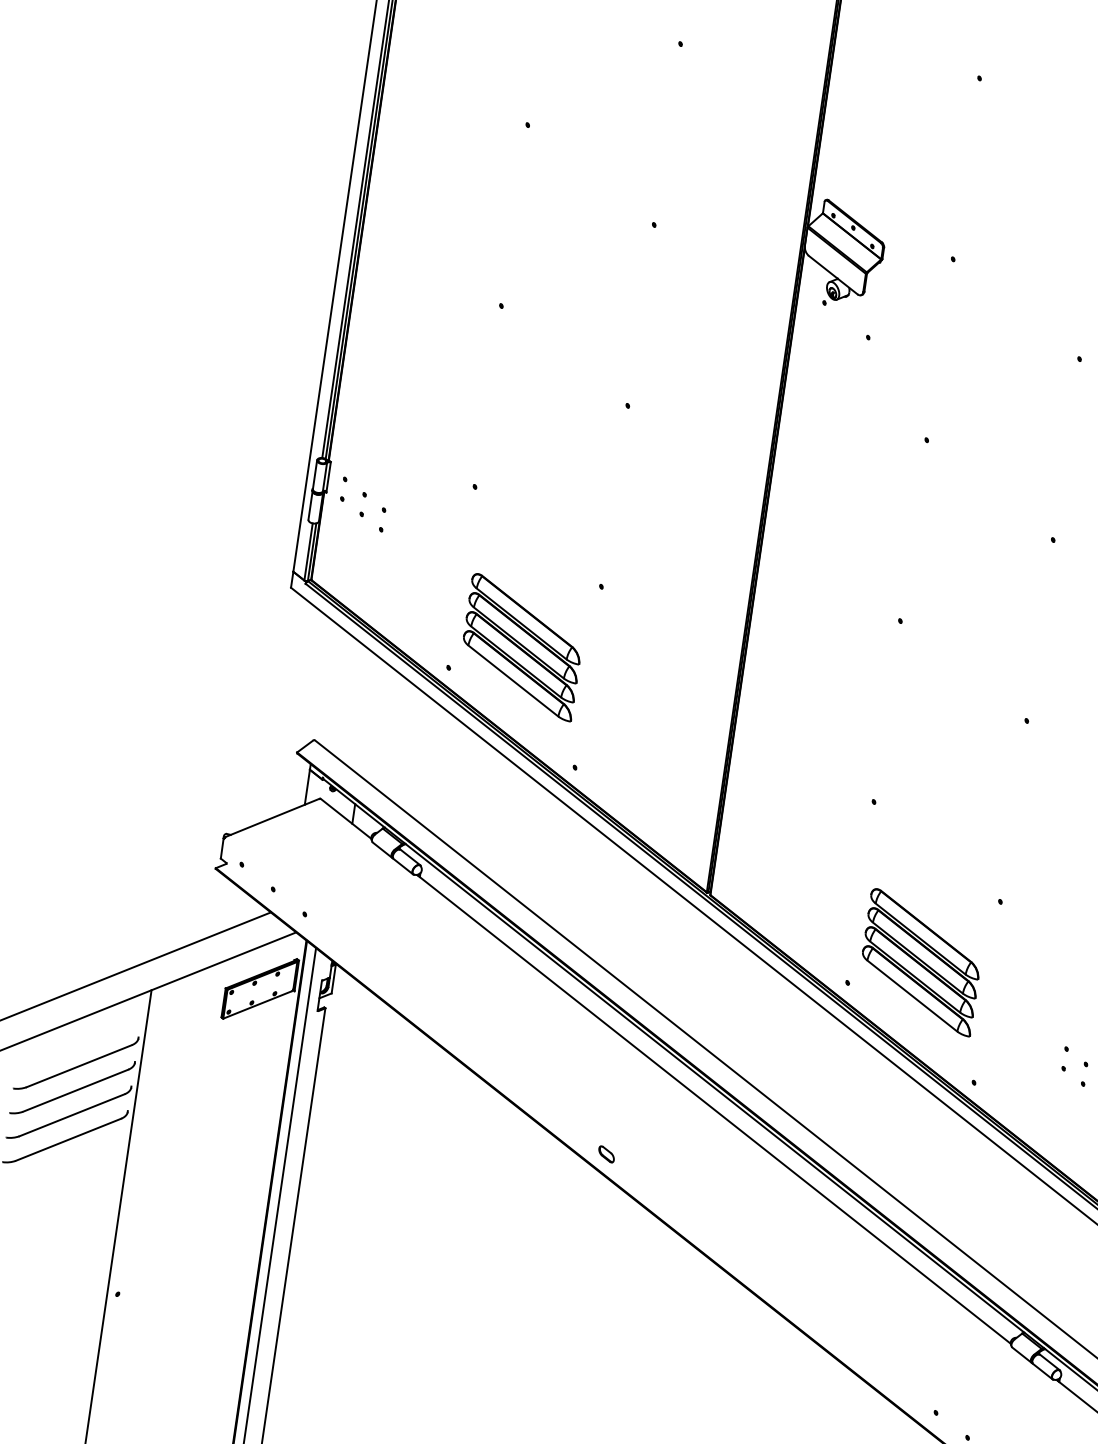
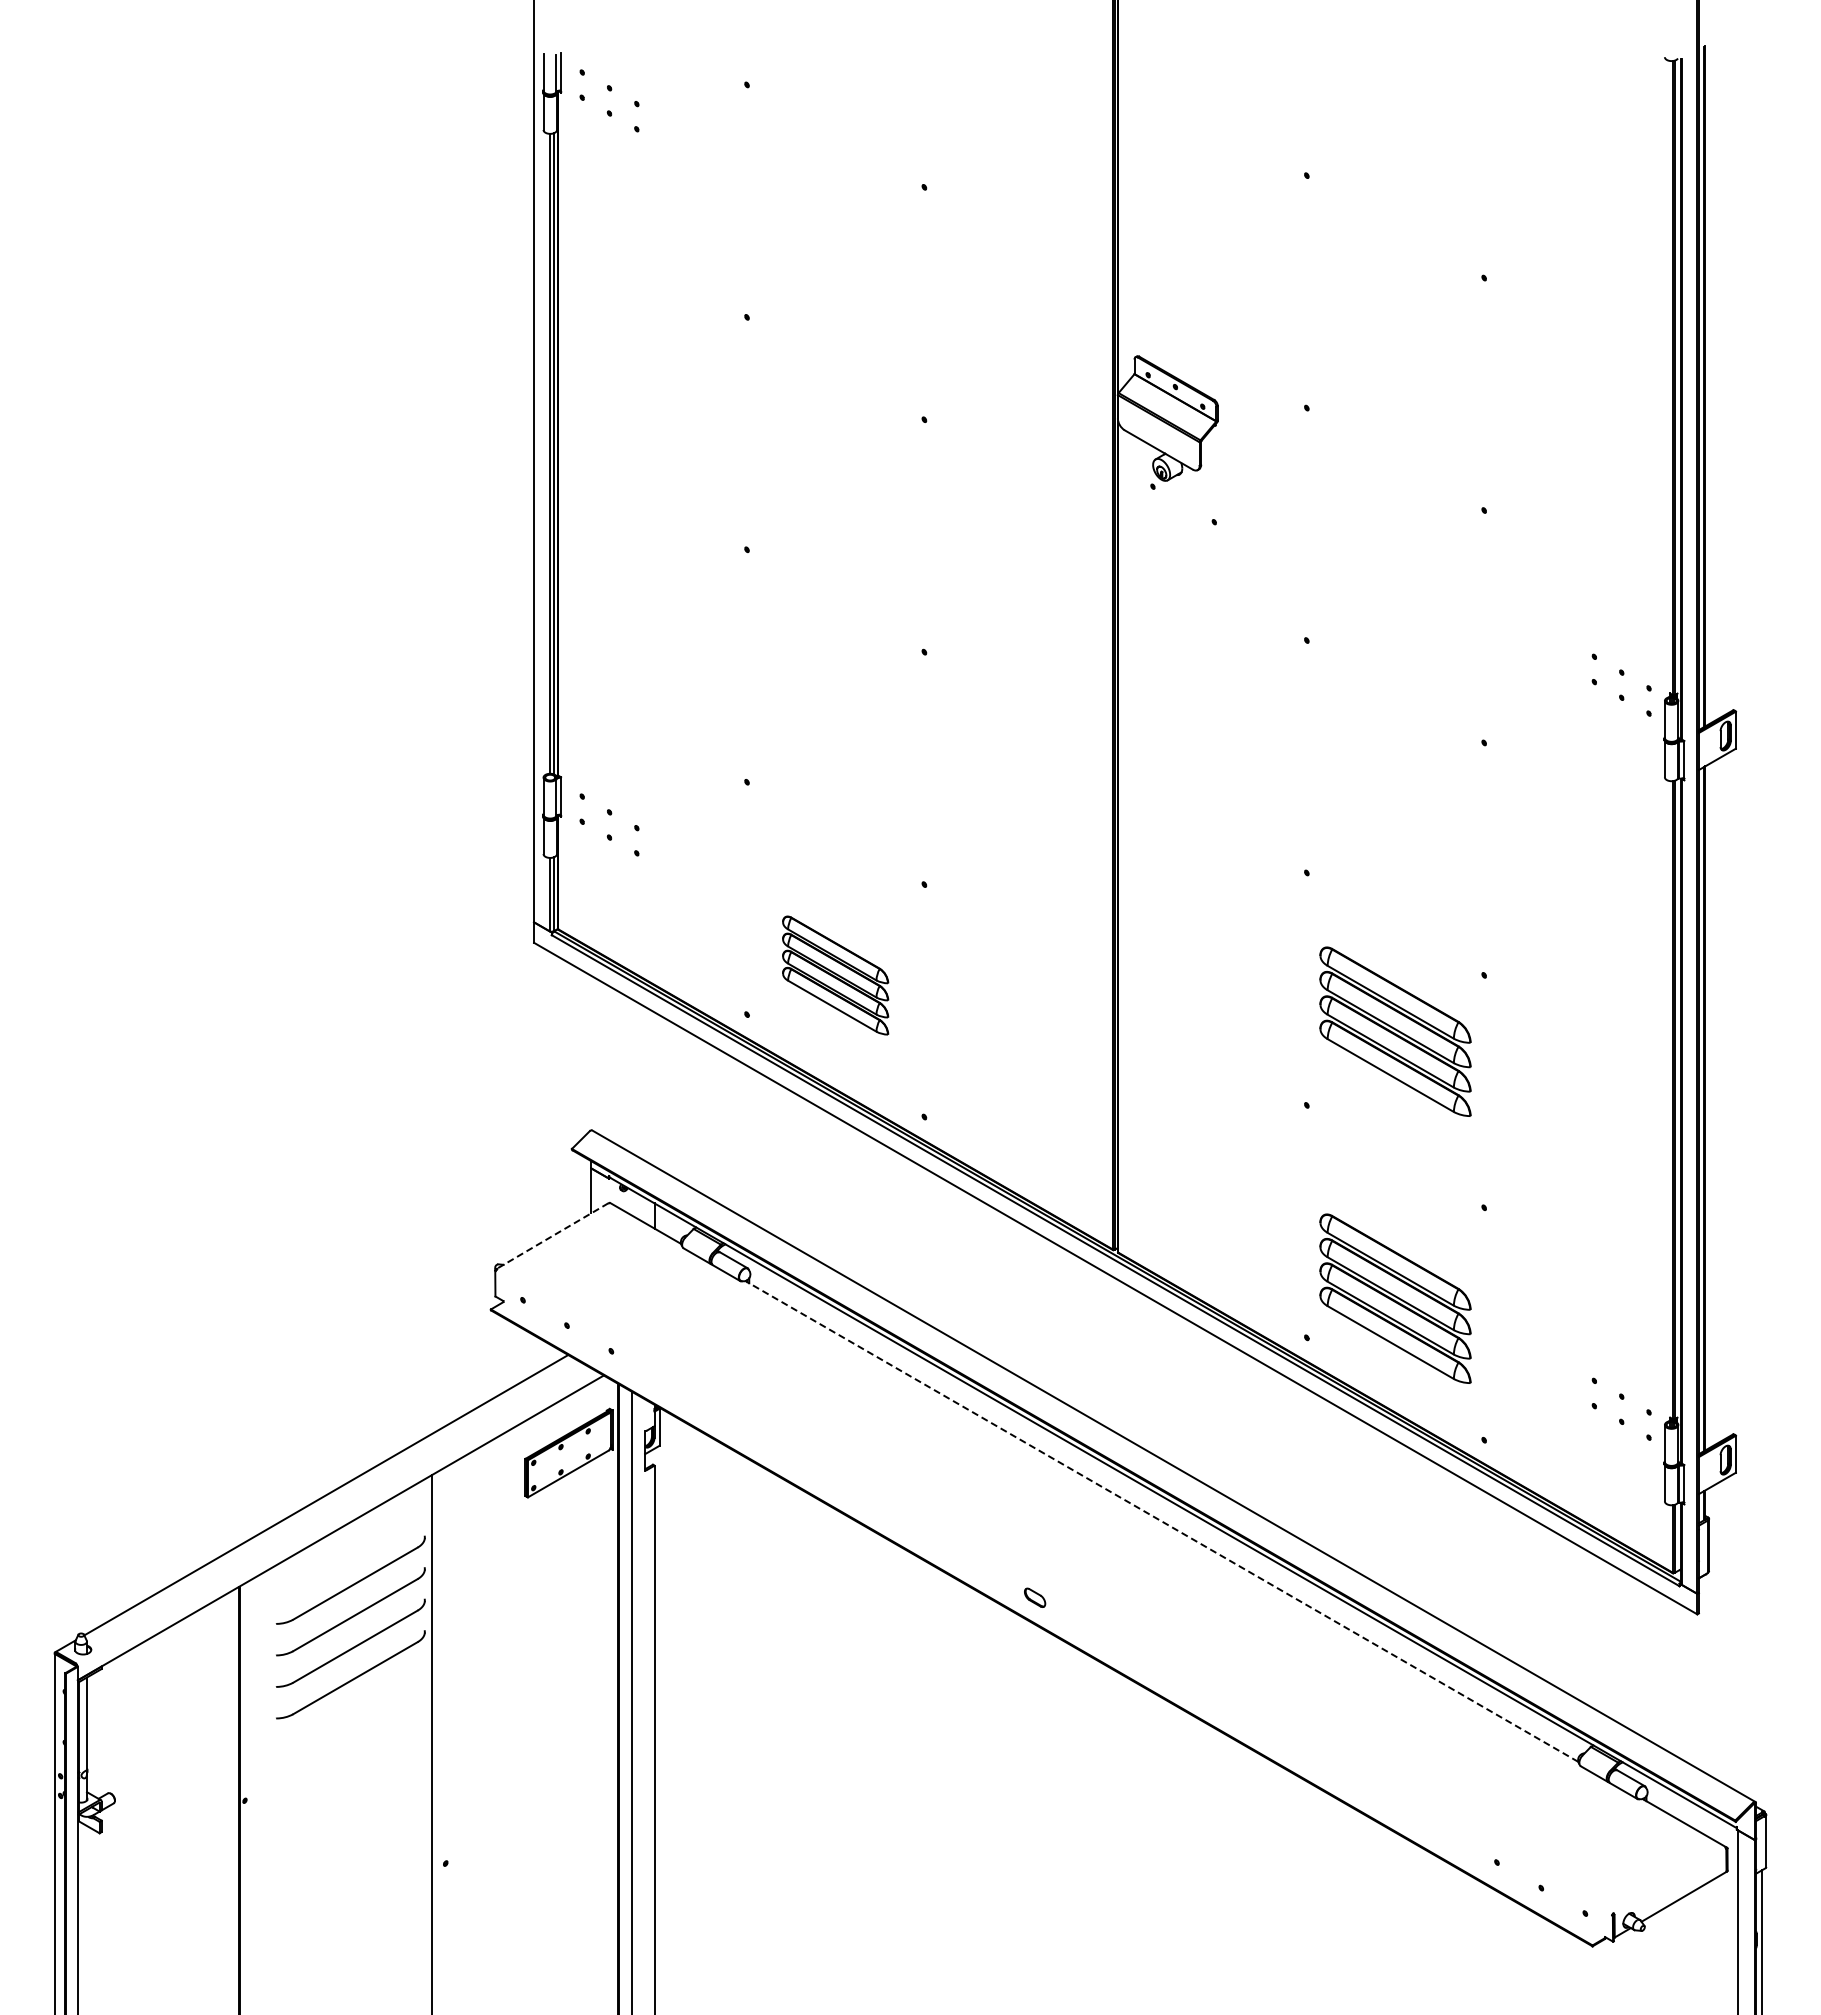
part: (521, 647) -> (835, 975), size x0.7
part: (951, 754) -> (1395, 1031), added
line: (272, 818) -> (552, 1236), solid -> dashed
line: (713, 1109) -> (1161, 1521), solid -> dashed

